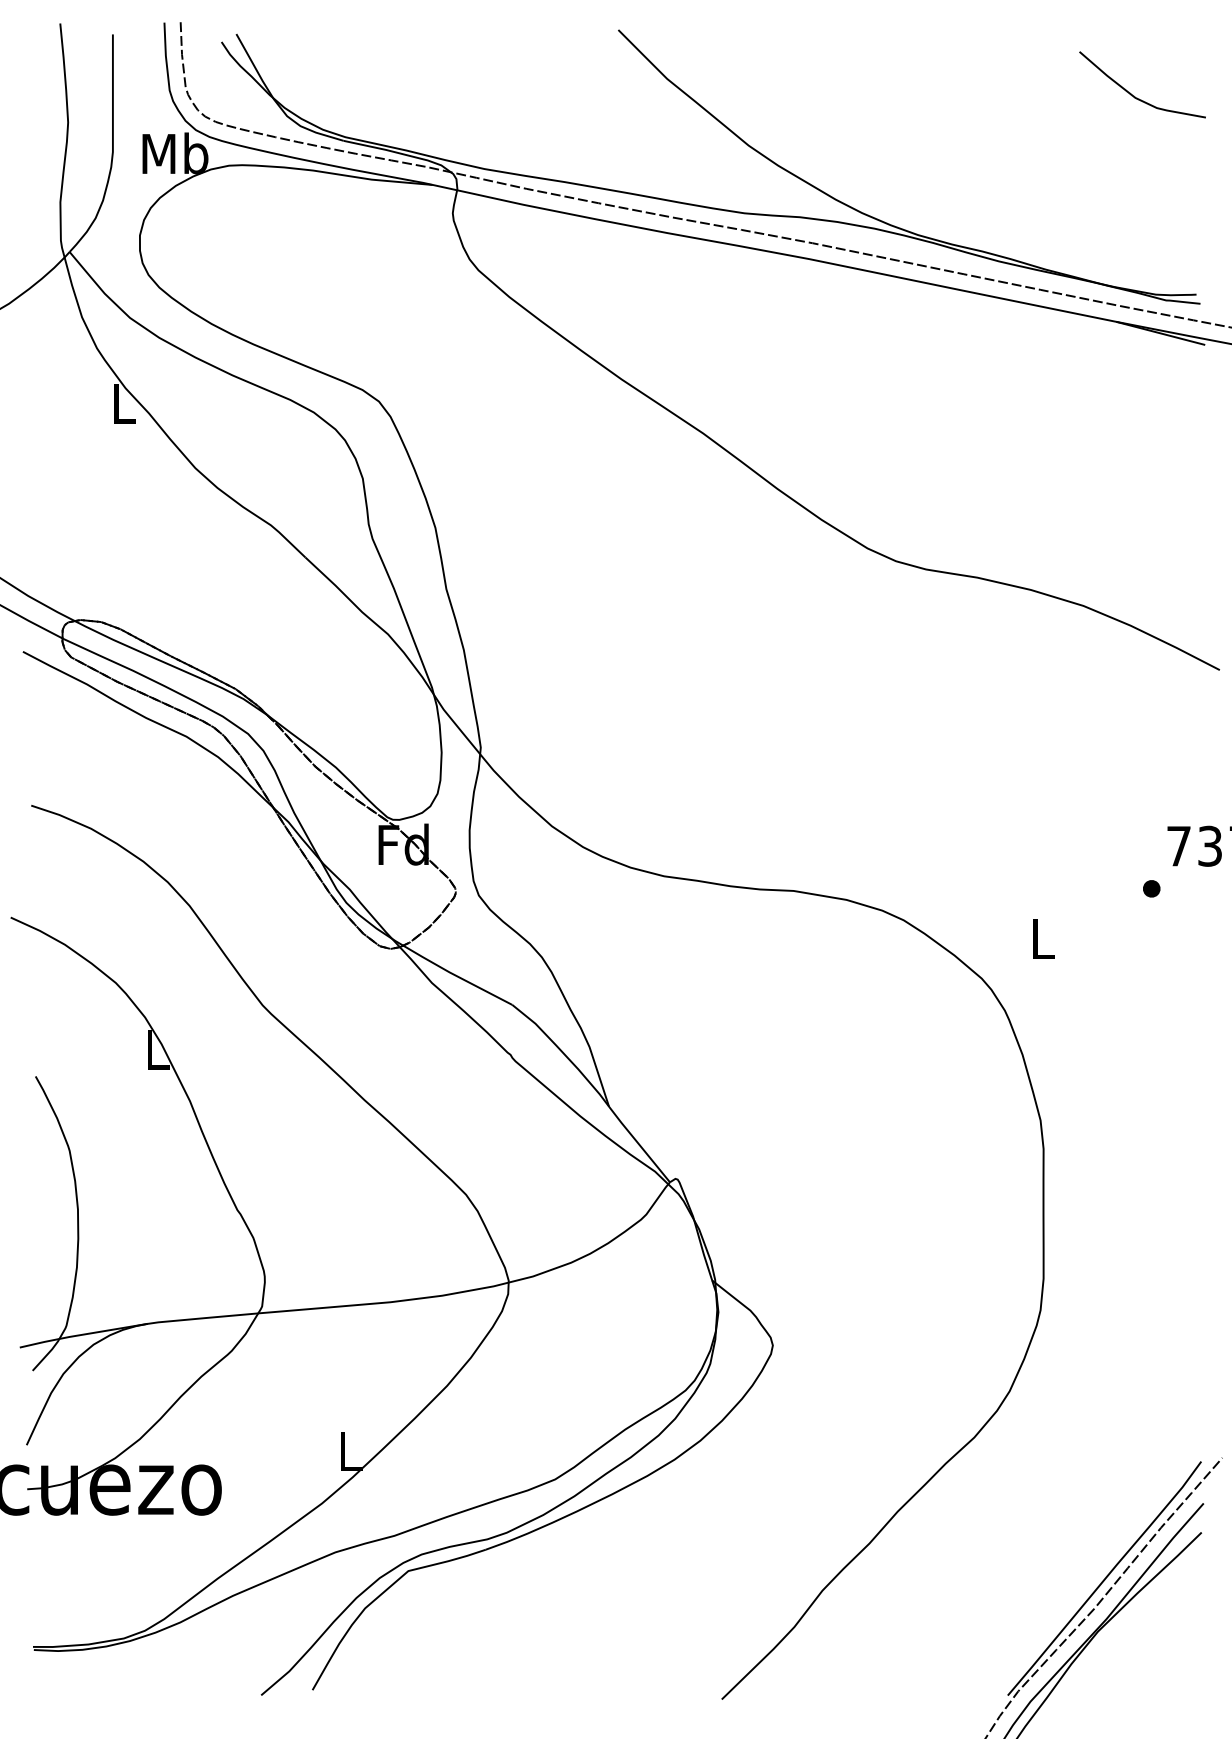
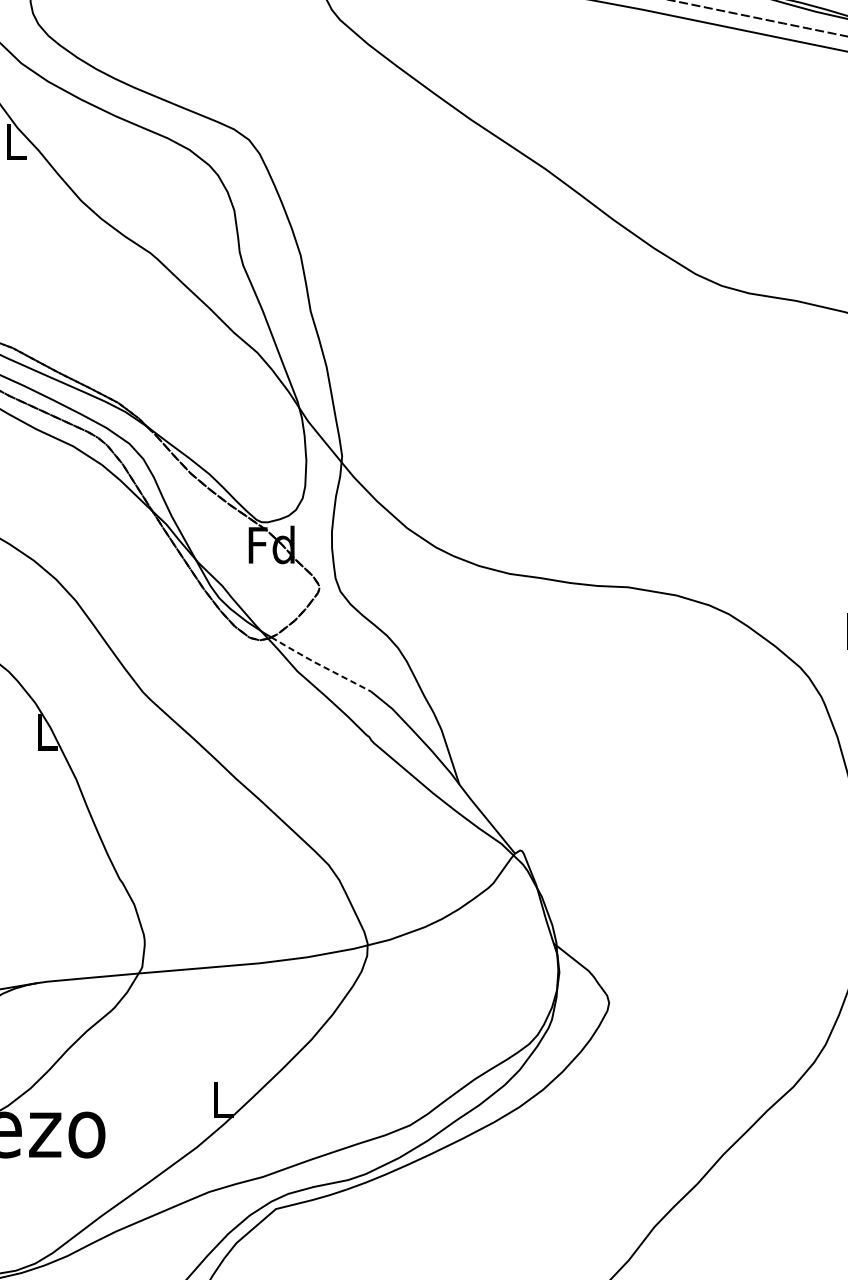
line: (455, 975) -> (319, 664), solid -> dashed

